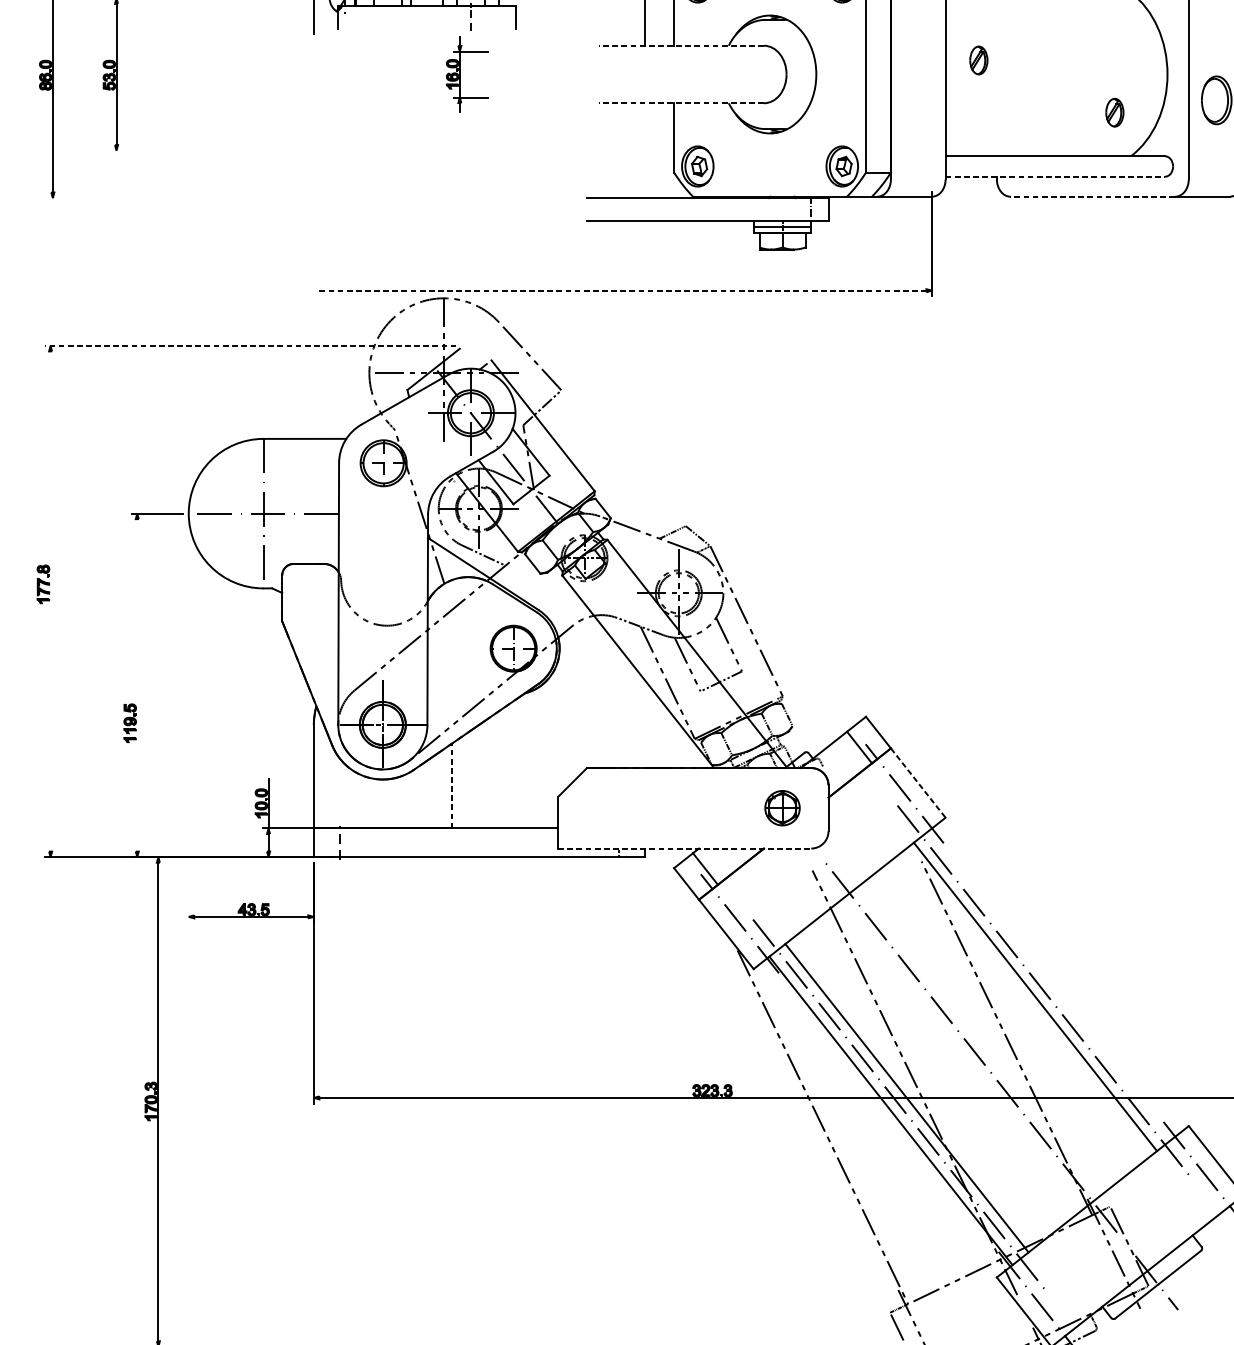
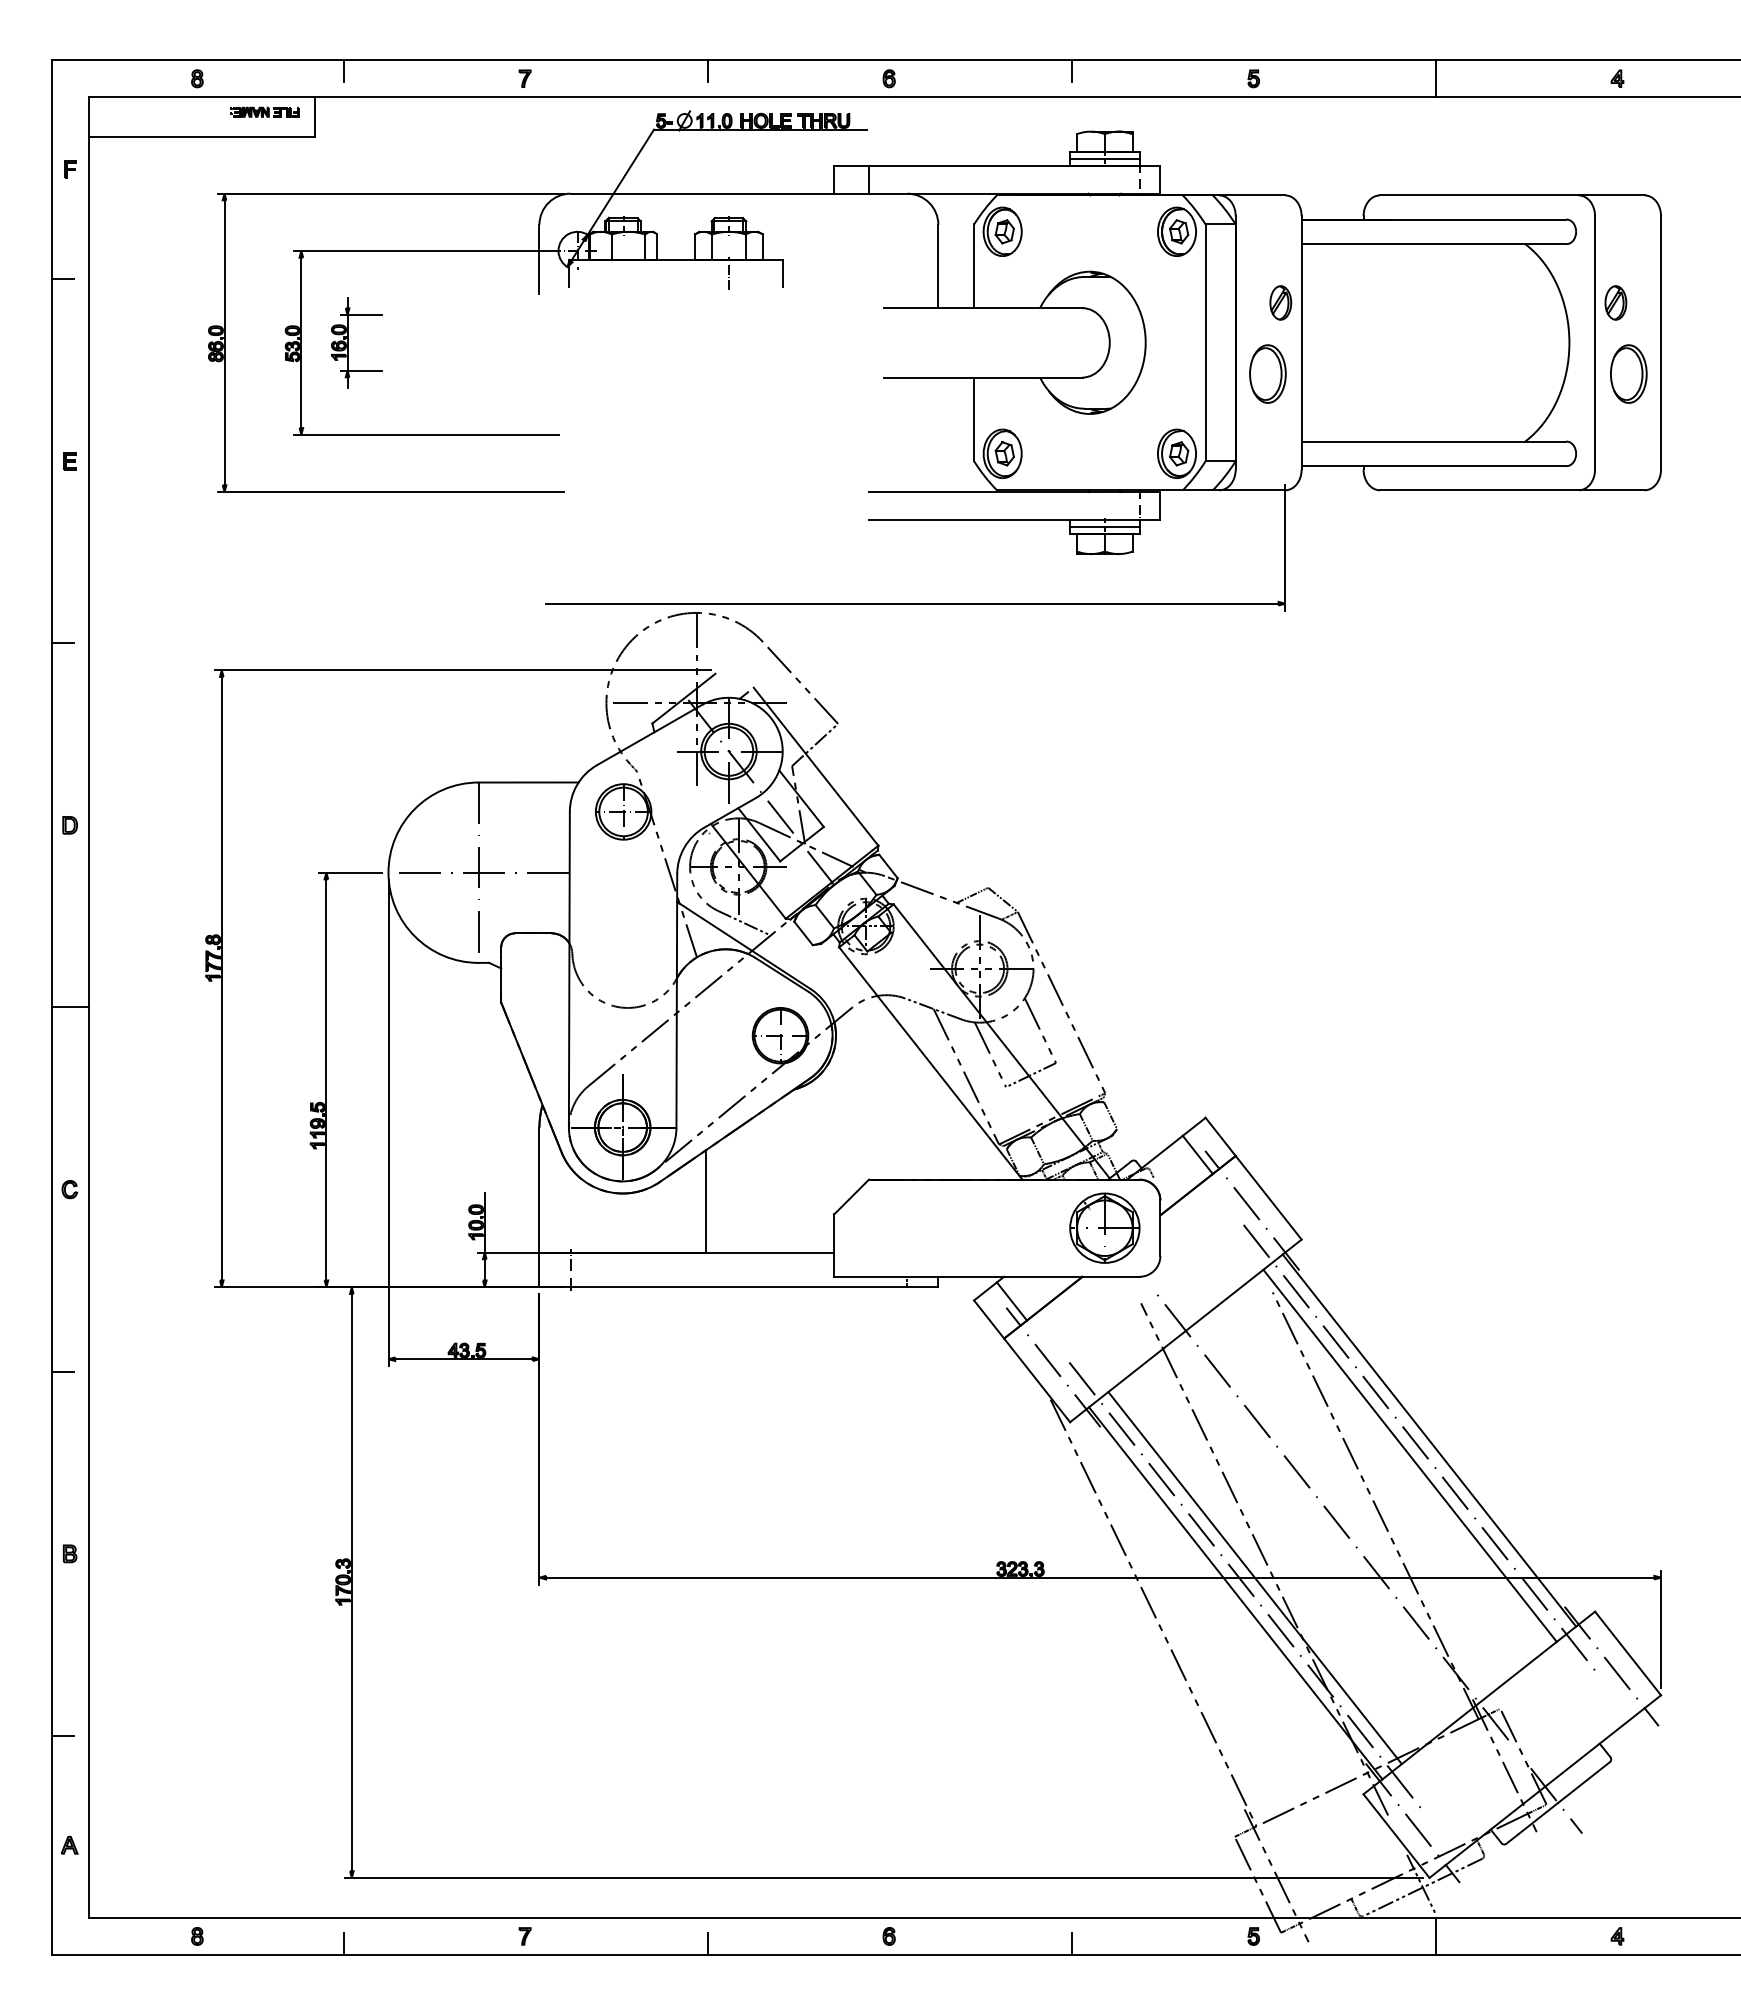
line: (681, 46) -> (982, 308), dashed -> solid
part: (978, 60) -> (1280, 302), moved
part: (460, 74) -> (348, 342), moved
part: (917, 99) -> (1267, 373), added
line: (681, 103) -> (982, 377), dashed -> solid
part: (1114, 112) -> (1615, 302), moved
line: (220, 150) -> (426, 434), added
line: (1055, 176) -> (1434, 466), dashed -> solid
line: (1092, 196) -> (1478, 490), dashed -> solid
line: (190, 198) -> (390, 492), added
line: (623, 290) -> (912, 603), dashed -> solid
line: (250, 346) -> (462, 670), dashed -> solid
line: (50, 601) -> (221, 978), added
line: (137, 685) -> (326, 1079), added
line: (188, 720) -> (388, 1122), added
line: (918, 783) -> (1268, 1198), dashed -> solid
line: (451, 785) -> (705, 1200), dashed -> solid
part: (782, 807) -> (1104, 1227), size x1.67
line: (684, 848) -> (986, 1276), dashed -> solid
line: (1051, 984) -> (1429, 1440), added

